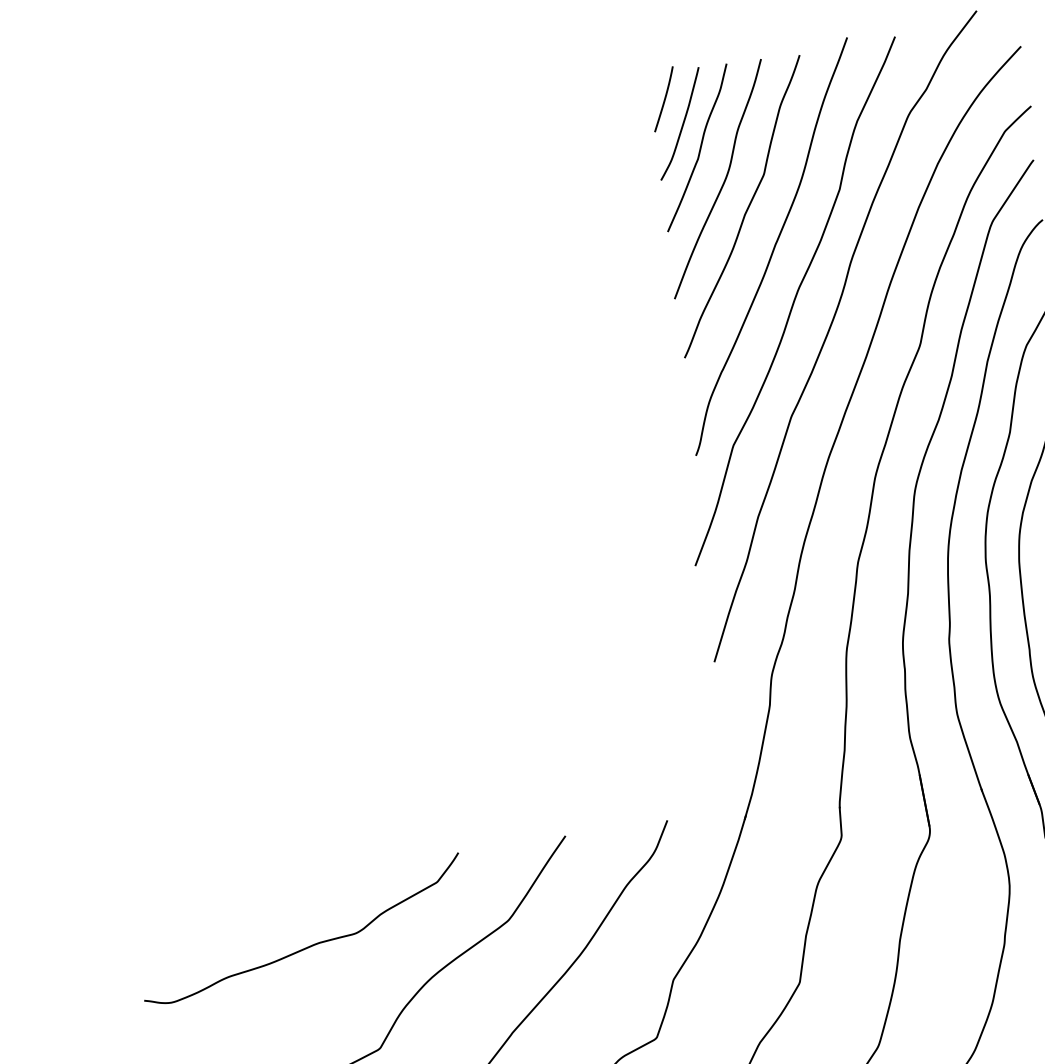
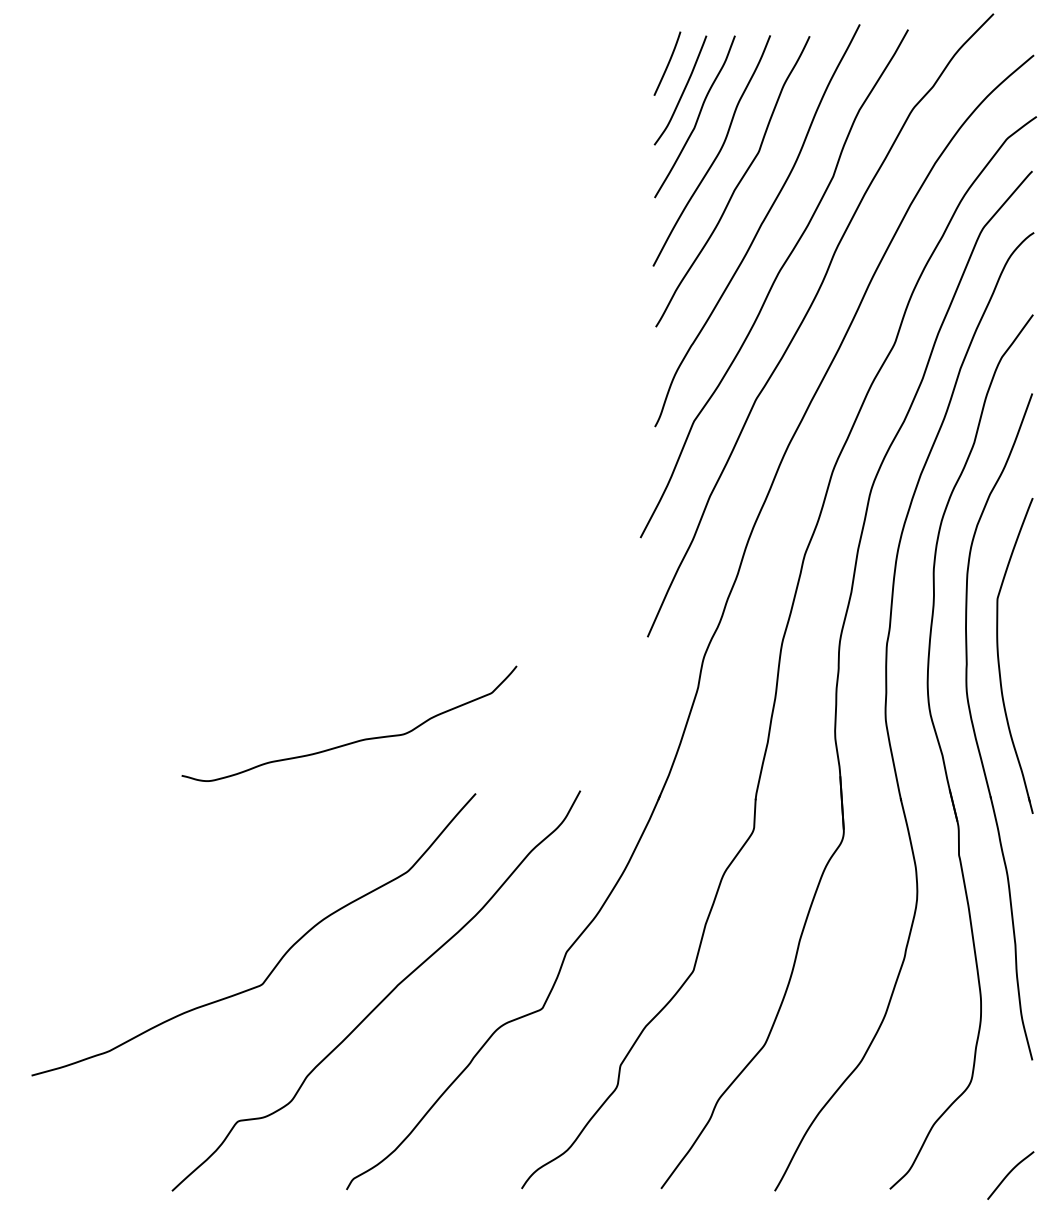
curve: (310, 945) -> (356, 740), moved

